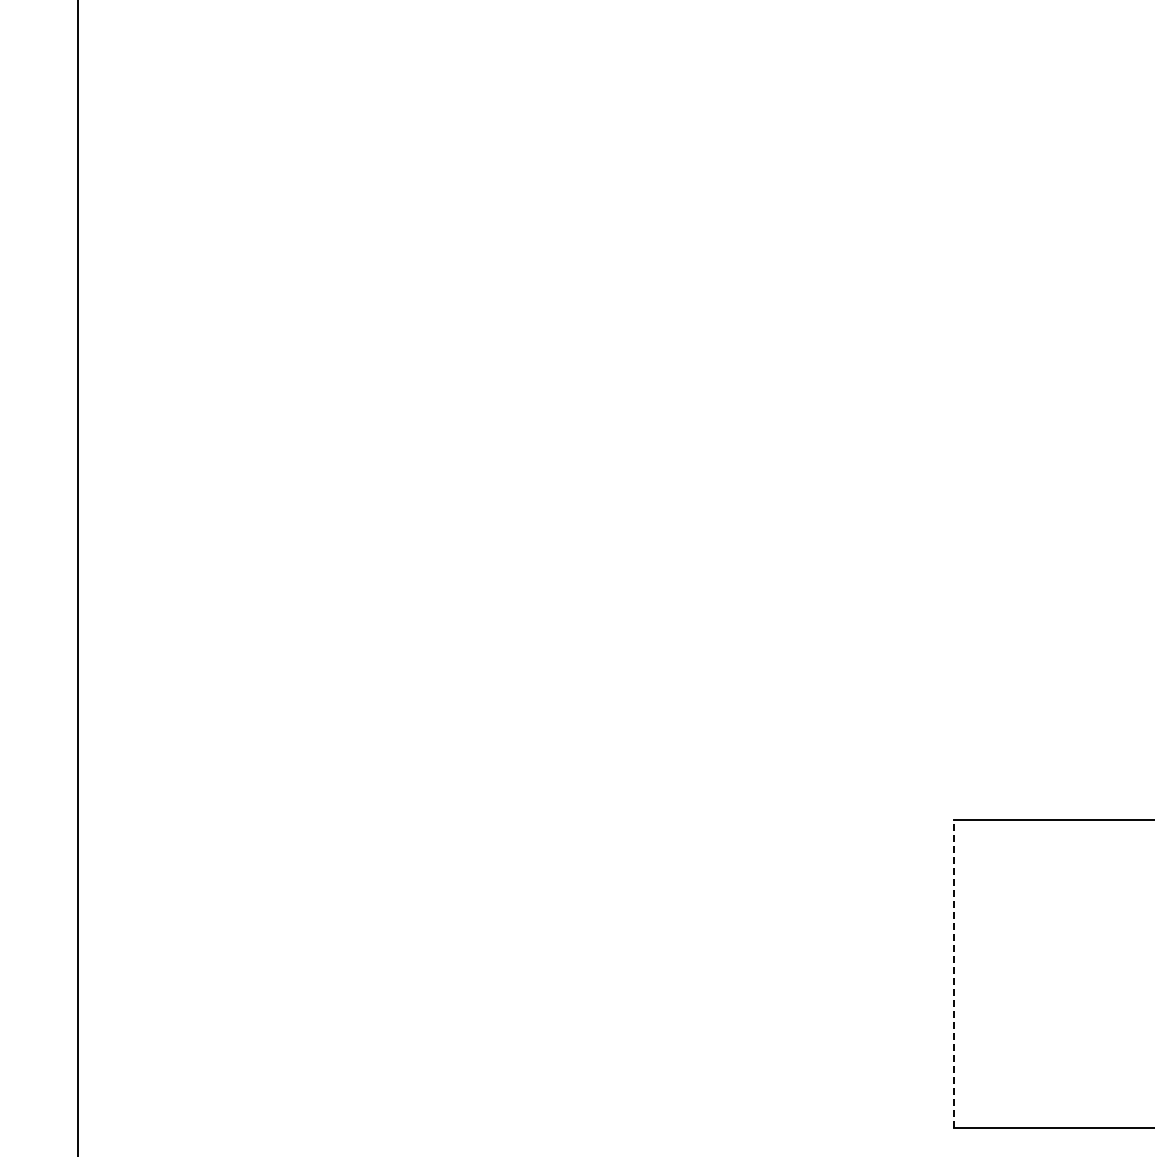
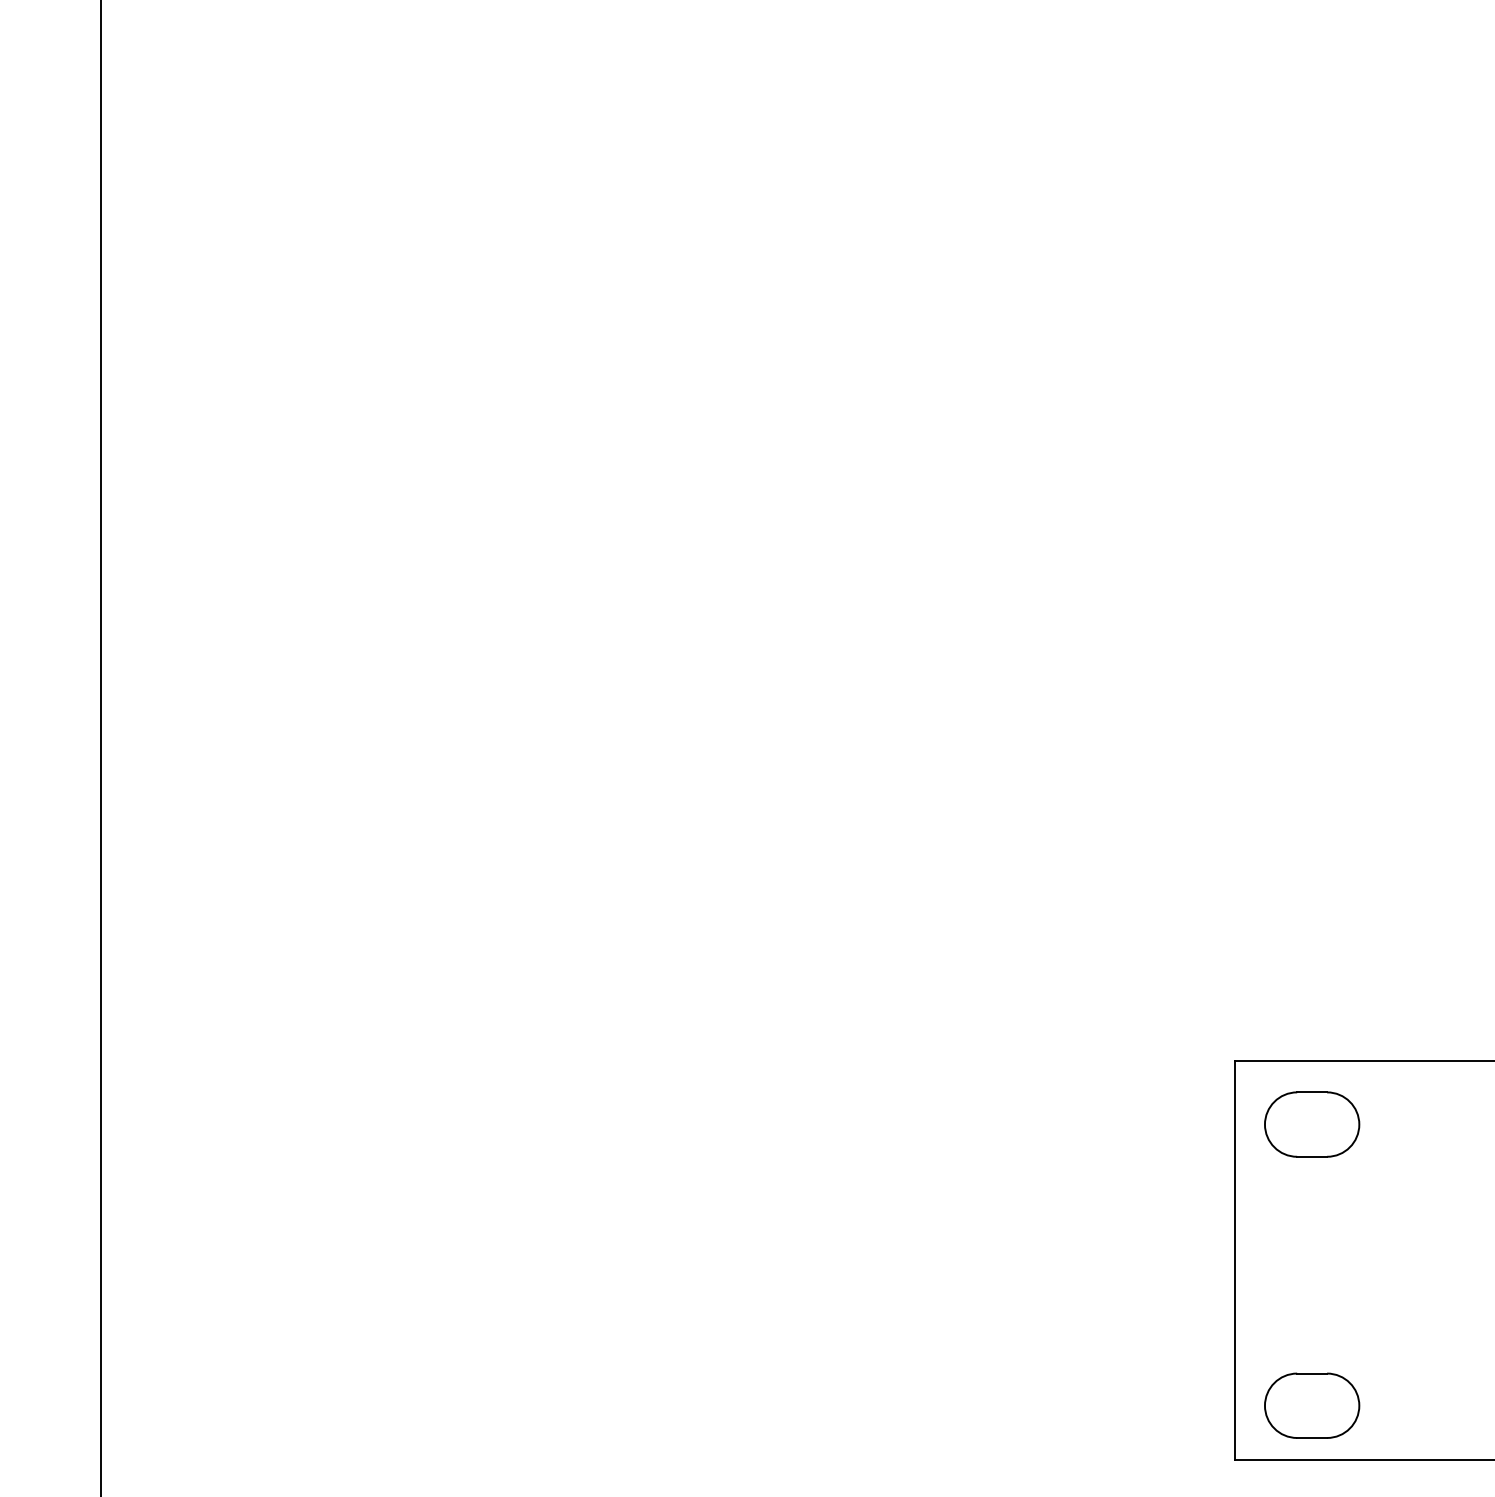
part: (1013, 868) -> (1311, 1123), added
line: (954, 973) -> (1235, 1259), dashed -> solid
part: (1013, 1086) -> (1311, 1405), added

